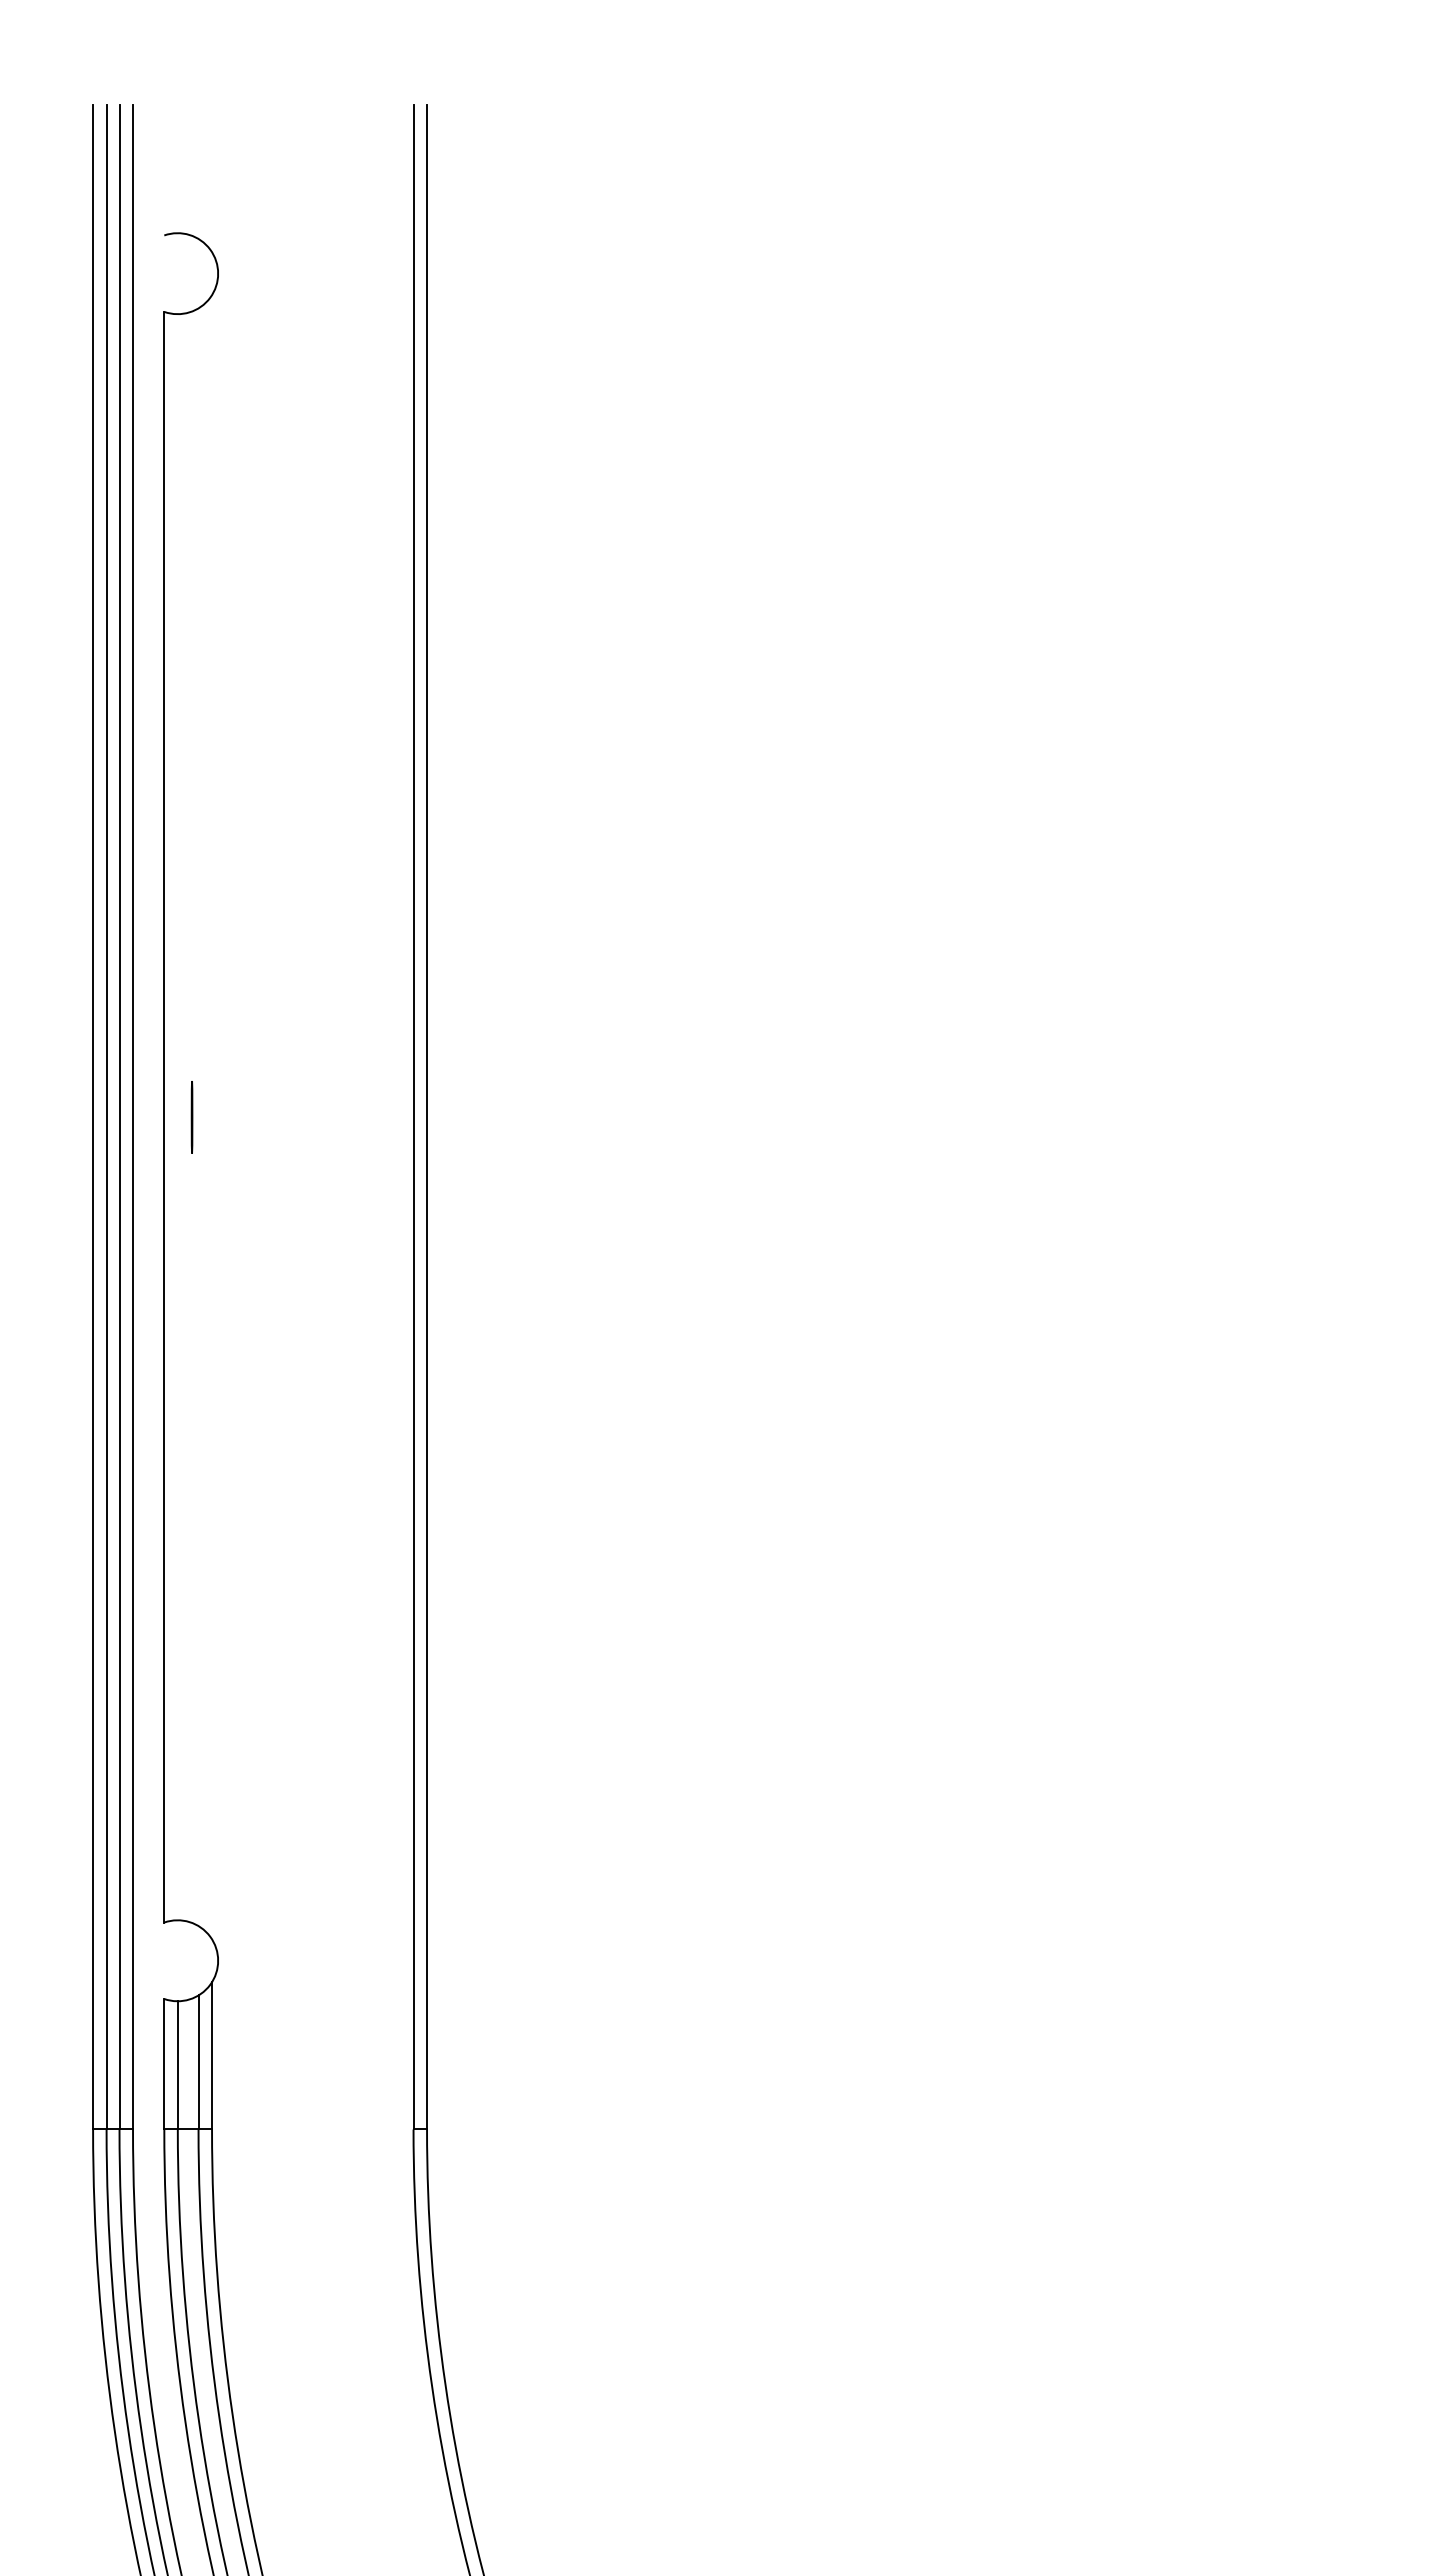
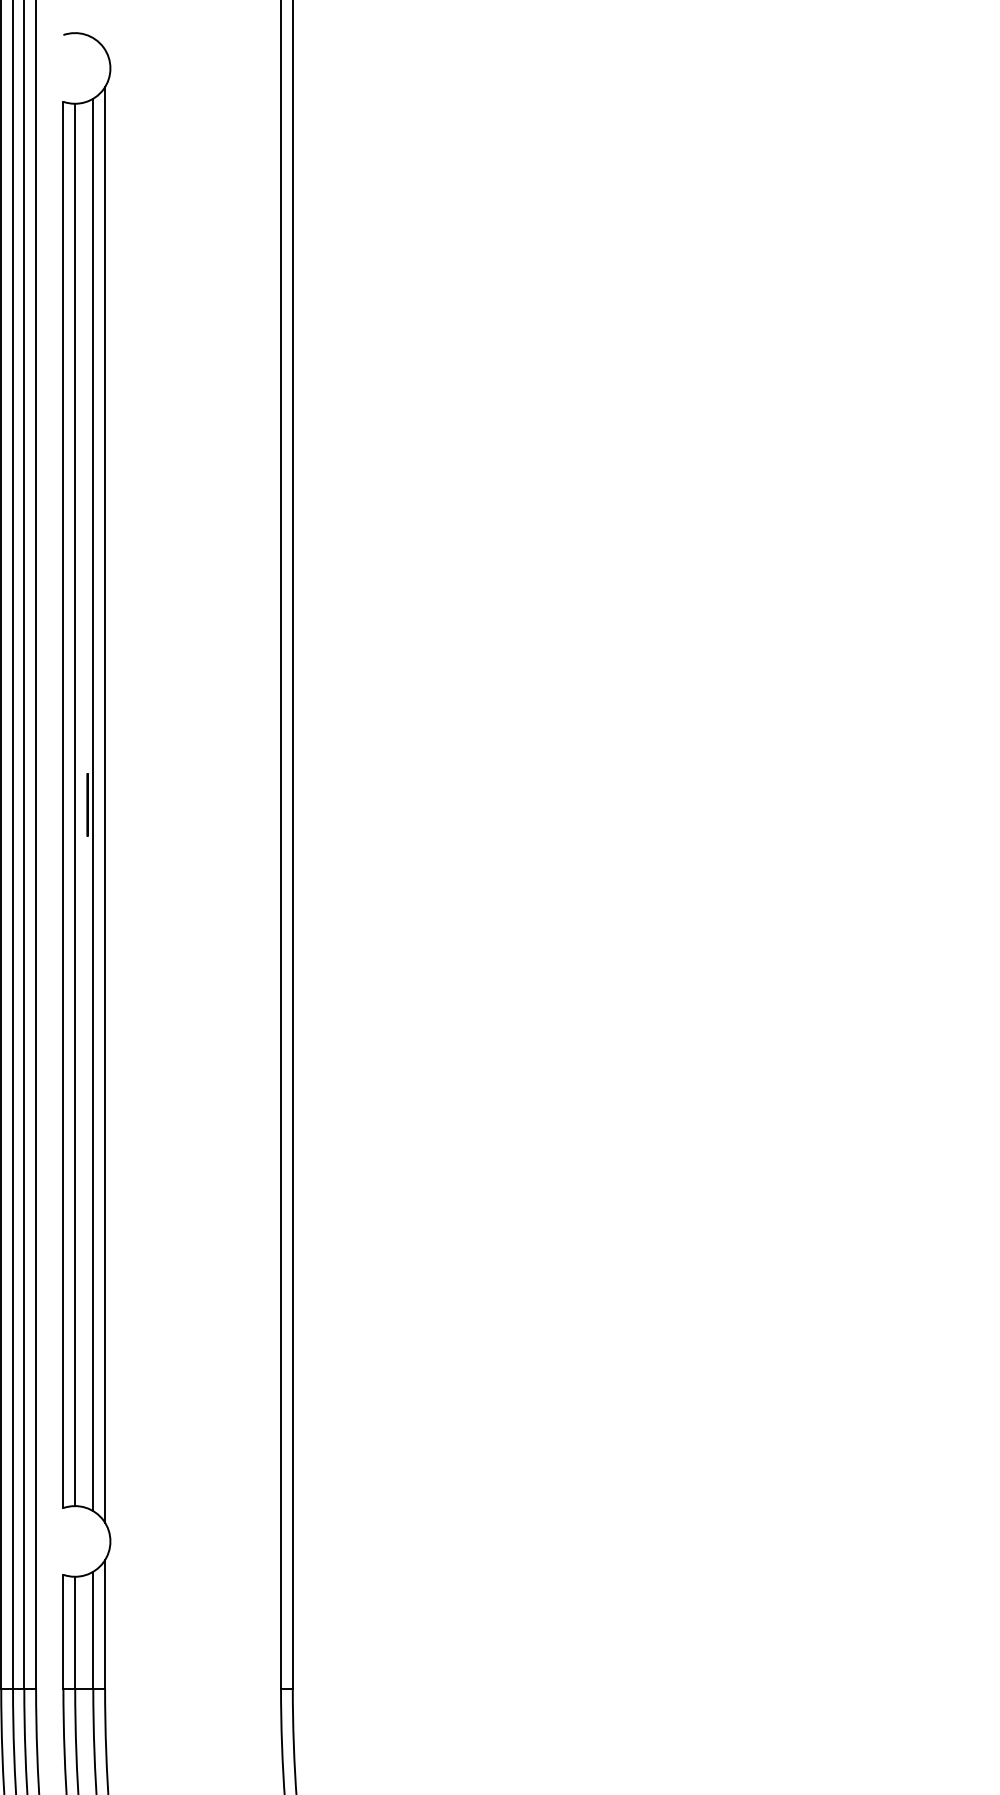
line: (177, 1117) -> (74, 805), added
line: (198, 1117) -> (93, 805), added
line: (212, 1117) -> (105, 805), added

